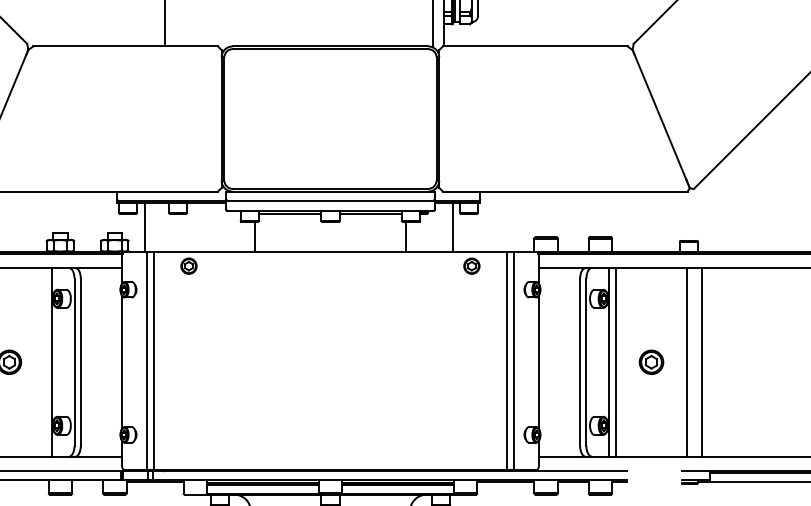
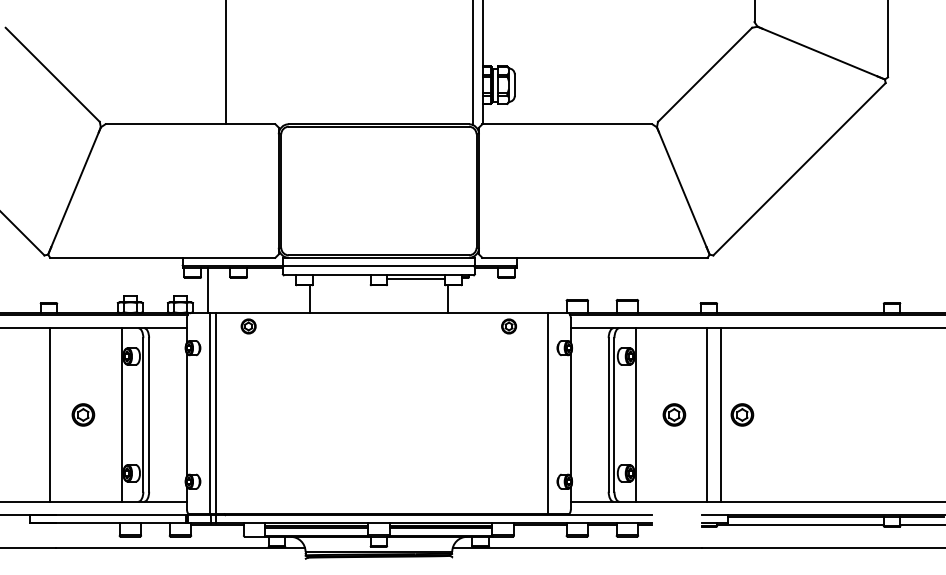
line: (289, 214) -> (341, 278), removed
line: (452, 227) -> (491, 290), removed
line: (507, 360) -> (541, 413), removed
line: (615, 361) -> (641, 414), removed
part: (725, 361) -> (742, 414), added

